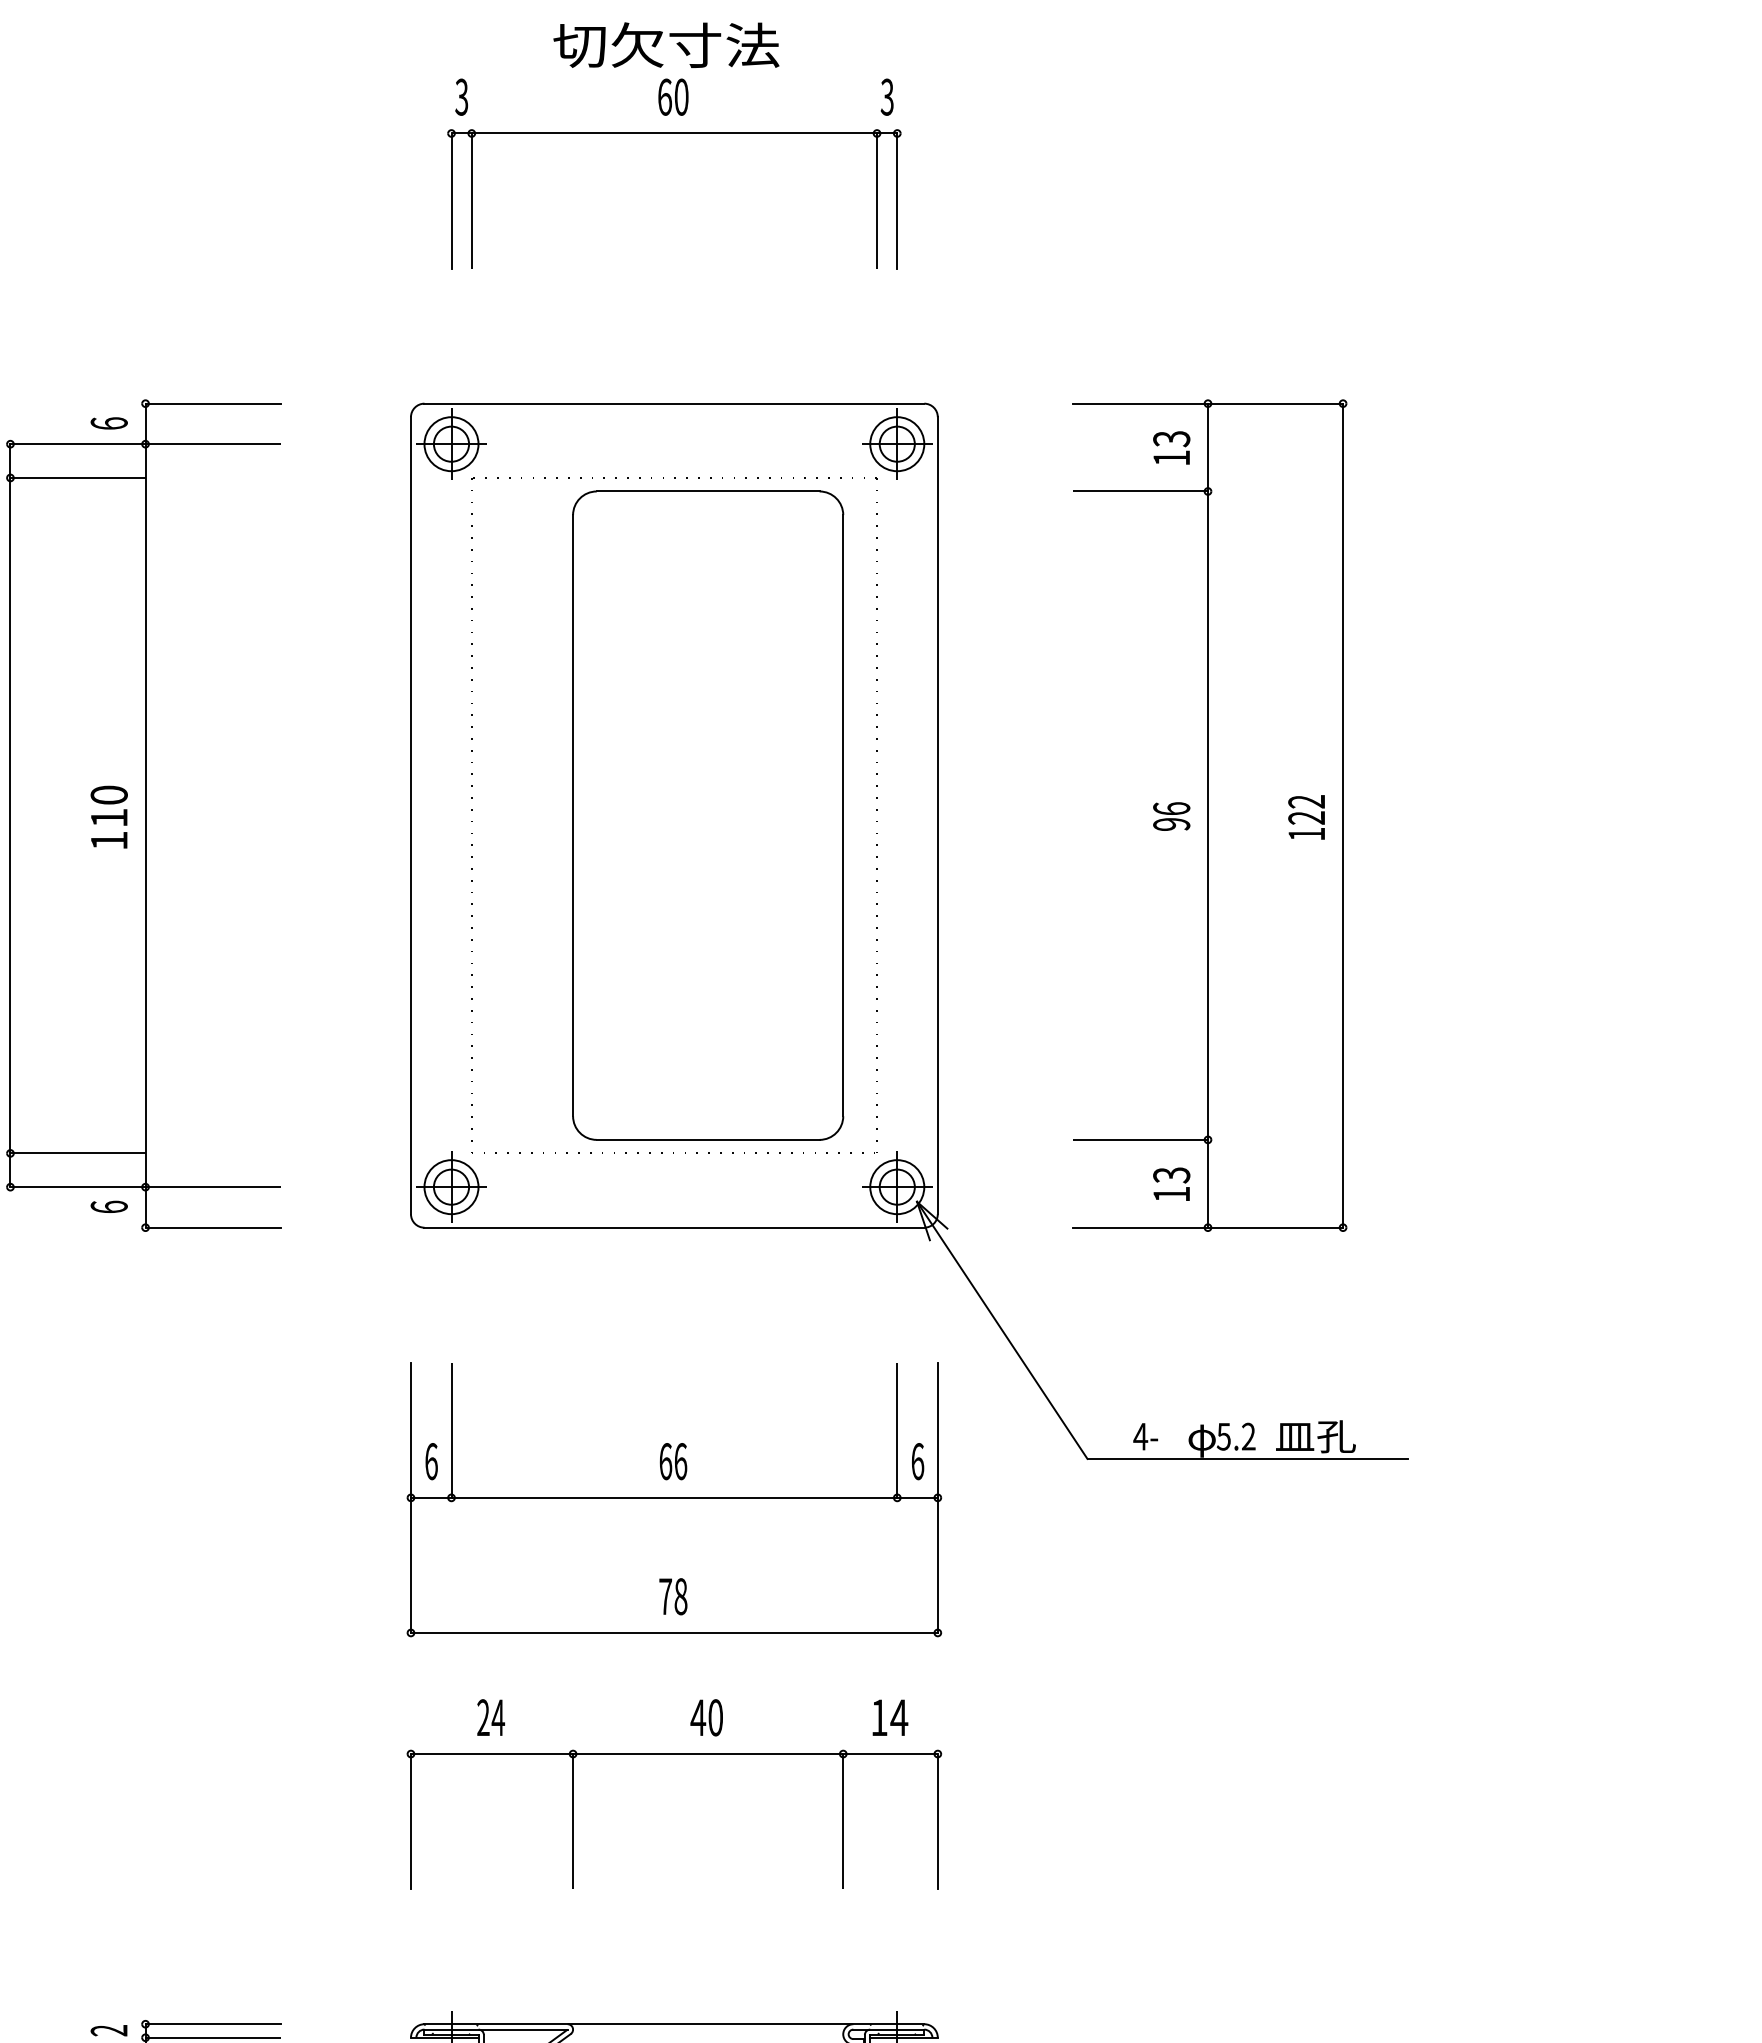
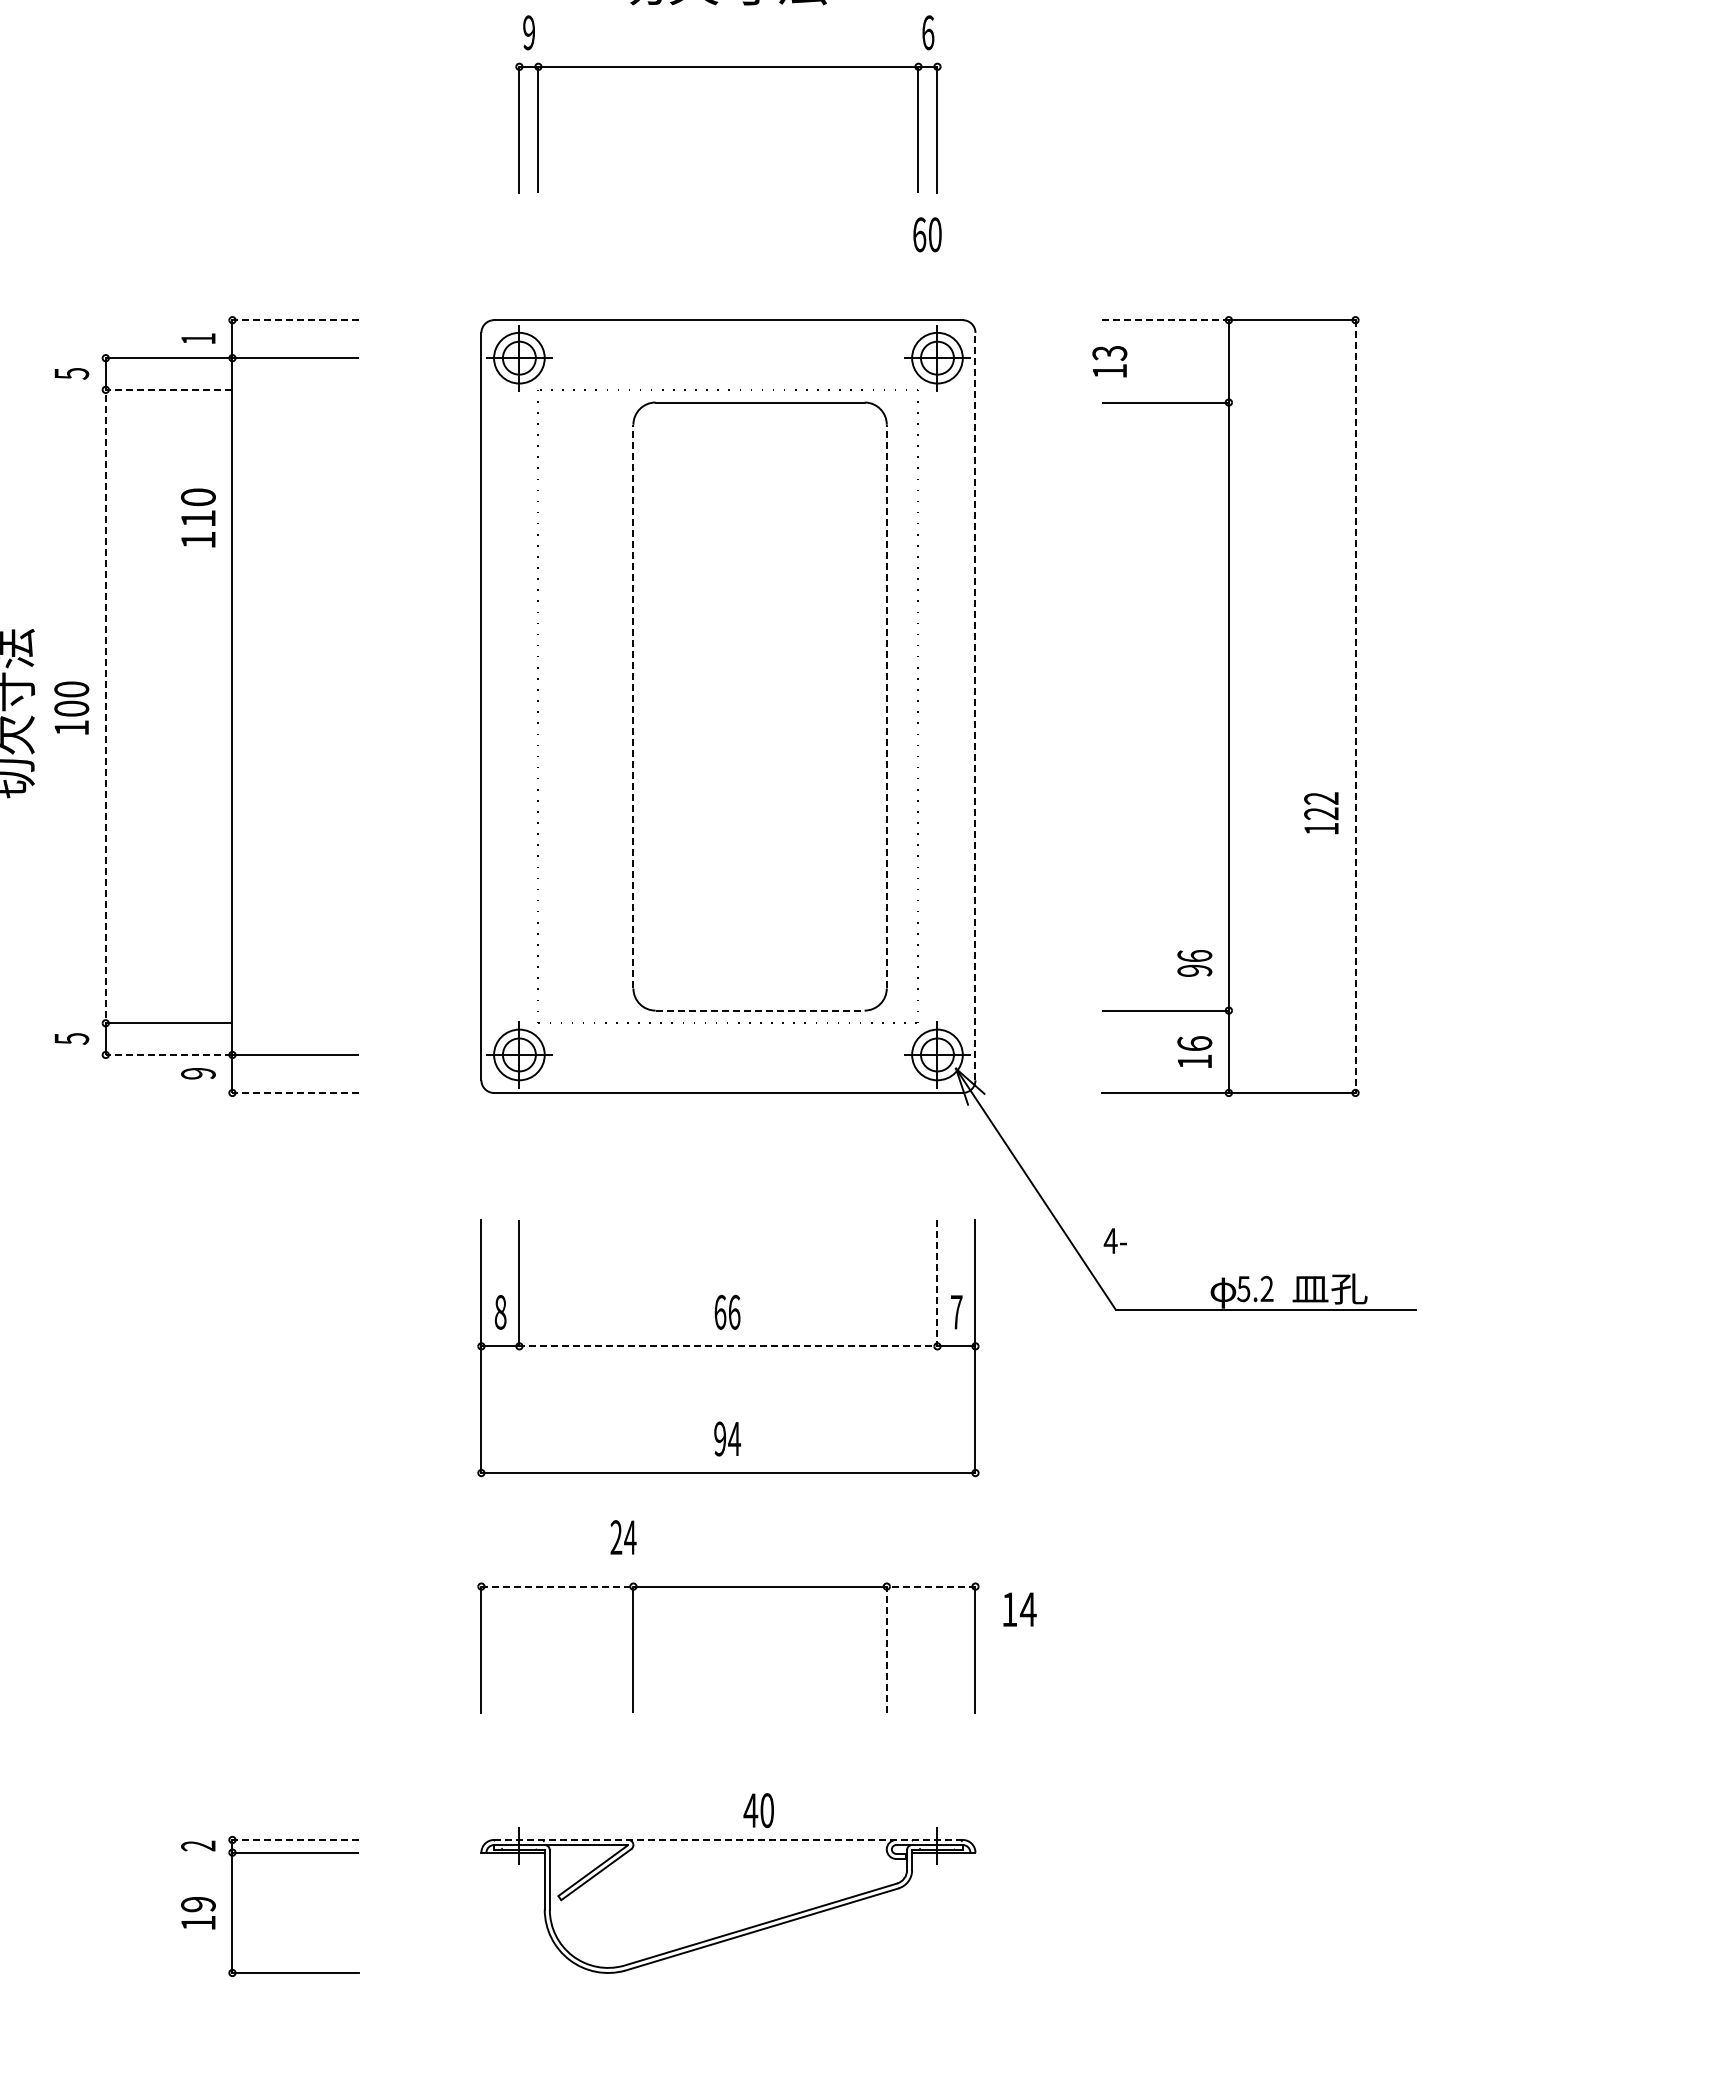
text: (461, 96) -> (528, 32), 3 -> 9
text: (673, 96) -> (927, 234), moved
text: (887, 96) -> (928, 32), 3 -> 6
line: (212, 404) -> (295, 320), solid -> dashed
line: (1141, 404) -> (1166, 320), solid -> dashed
text: (109, 423) -> (198, 338), 6 -> 1
text: (1171, 447) -> (1109, 361), moved
line: (10, 747) -> (105, 642), solid -> dashed
line: (573, 815) -> (633, 706), solid -> dashed
line: (842, 815) -> (886, 706), solid -> dashed
line: (937, 815) -> (975, 706), solid -> dashed
text: (109, 816) -> (198, 517), moved
text: (1171, 816) -> (1194, 963), moved
line: (1343, 816) -> (1355, 707), solid -> dashed
text: (1306, 817) -> (1321, 813), moved
line: (708, 1139) -> (760, 1010), solid -> dashed
text: (1171, 1174) -> (1194, 1043), 13 -> 16
line: (77, 1186) -> (168, 1054), solid -> dashed
text: (109, 1206) -> (198, 1073), 6 -> 9
line: (212, 1227) -> (295, 1092), solid -> dashed
text: (1144, 1436) -> (1114, 1240), moved
text: (431, 1460) -> (500, 1311), 6 -> 8
text: (917, 1460) -> (956, 1311), 6 -> 7
line: (741, 1498) -> (791, 1346), solid -> dashed
text: (673, 1596) -> (727, 1438), 78 -> 94
text: (491, 1717) -> (623, 1537), moved
text: (706, 1717) -> (758, 1810), moved
text: (889, 1717) -> (1019, 1609), moved
line: (492, 1753) -> (557, 1586), solid -> dashed
line: (842, 1773) -> (886, 1604), solid -> dashed
line: (212, 2023) -> (295, 1839), solid -> dashed
line: (673, 2023) -> (727, 1839), solid -> dashed

